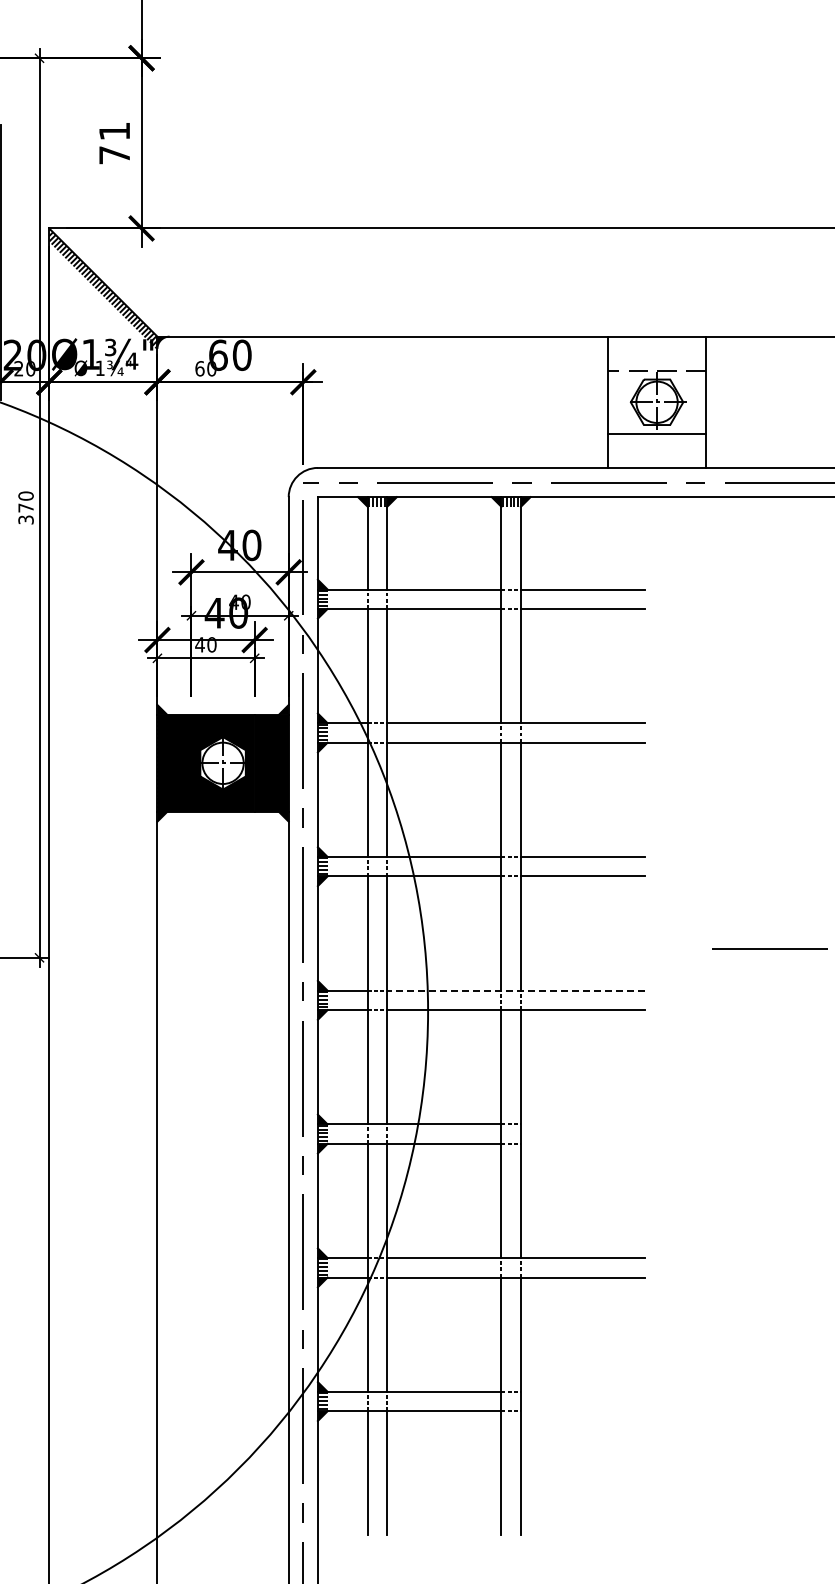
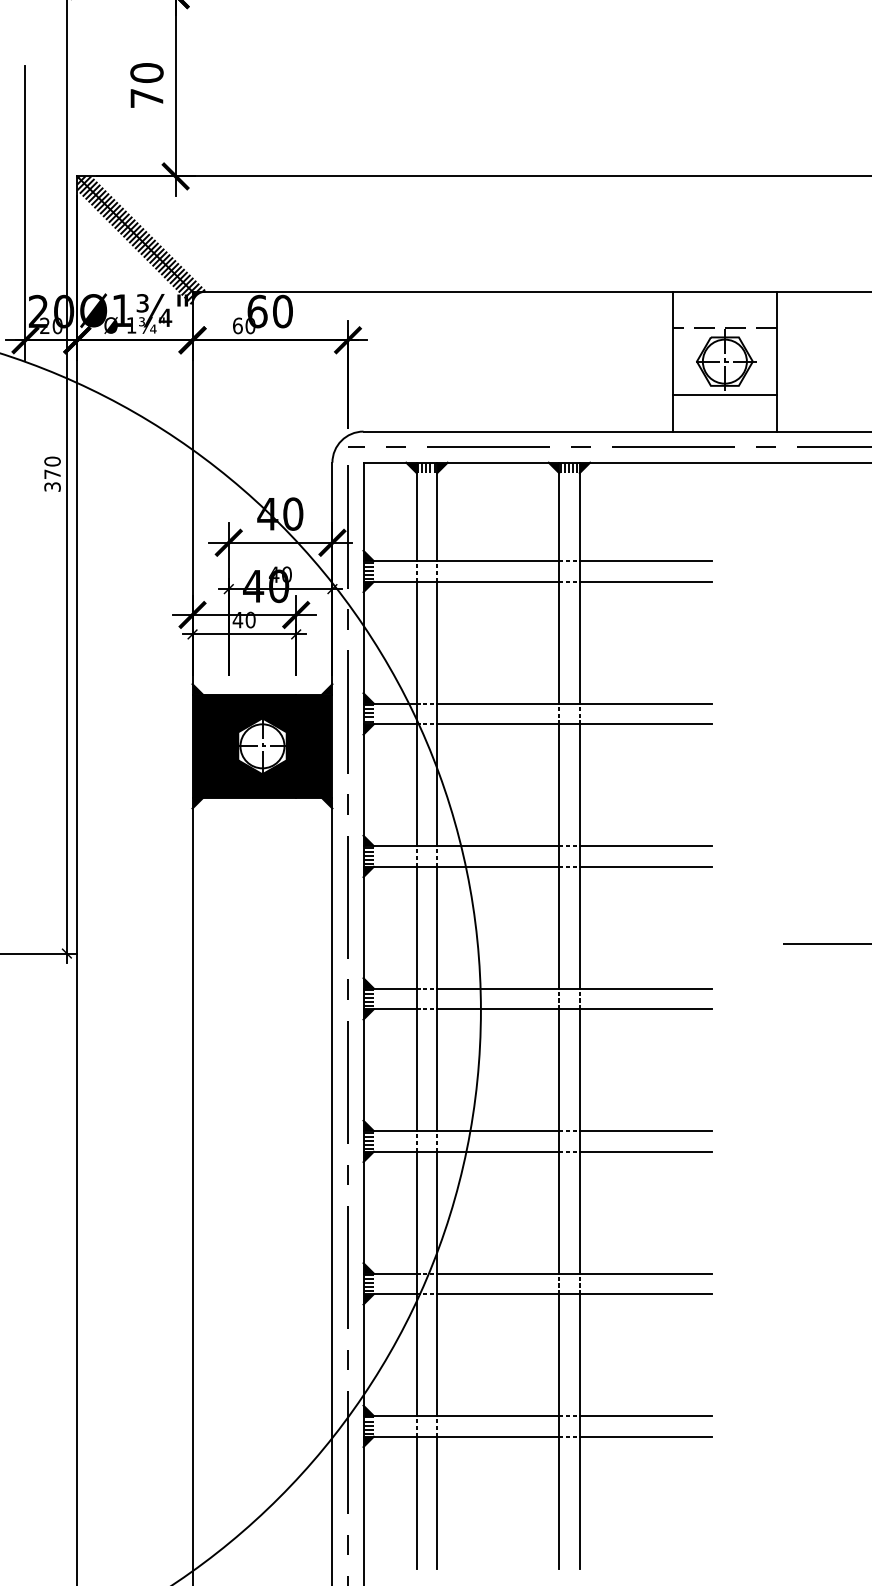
text: (114, 131) -> (146, 73), 71 -> 70
hatch: (109, 282) -> (141, 234), added
line: (516, 990) -> (575, 988), dashed -> solid
line: (582, 1124) -> (645, 1131), added
line: (582, 1143) -> (645, 1151), added
line: (582, 1391) -> (645, 1415), added
line: (582, 1411) -> (645, 1436), added

